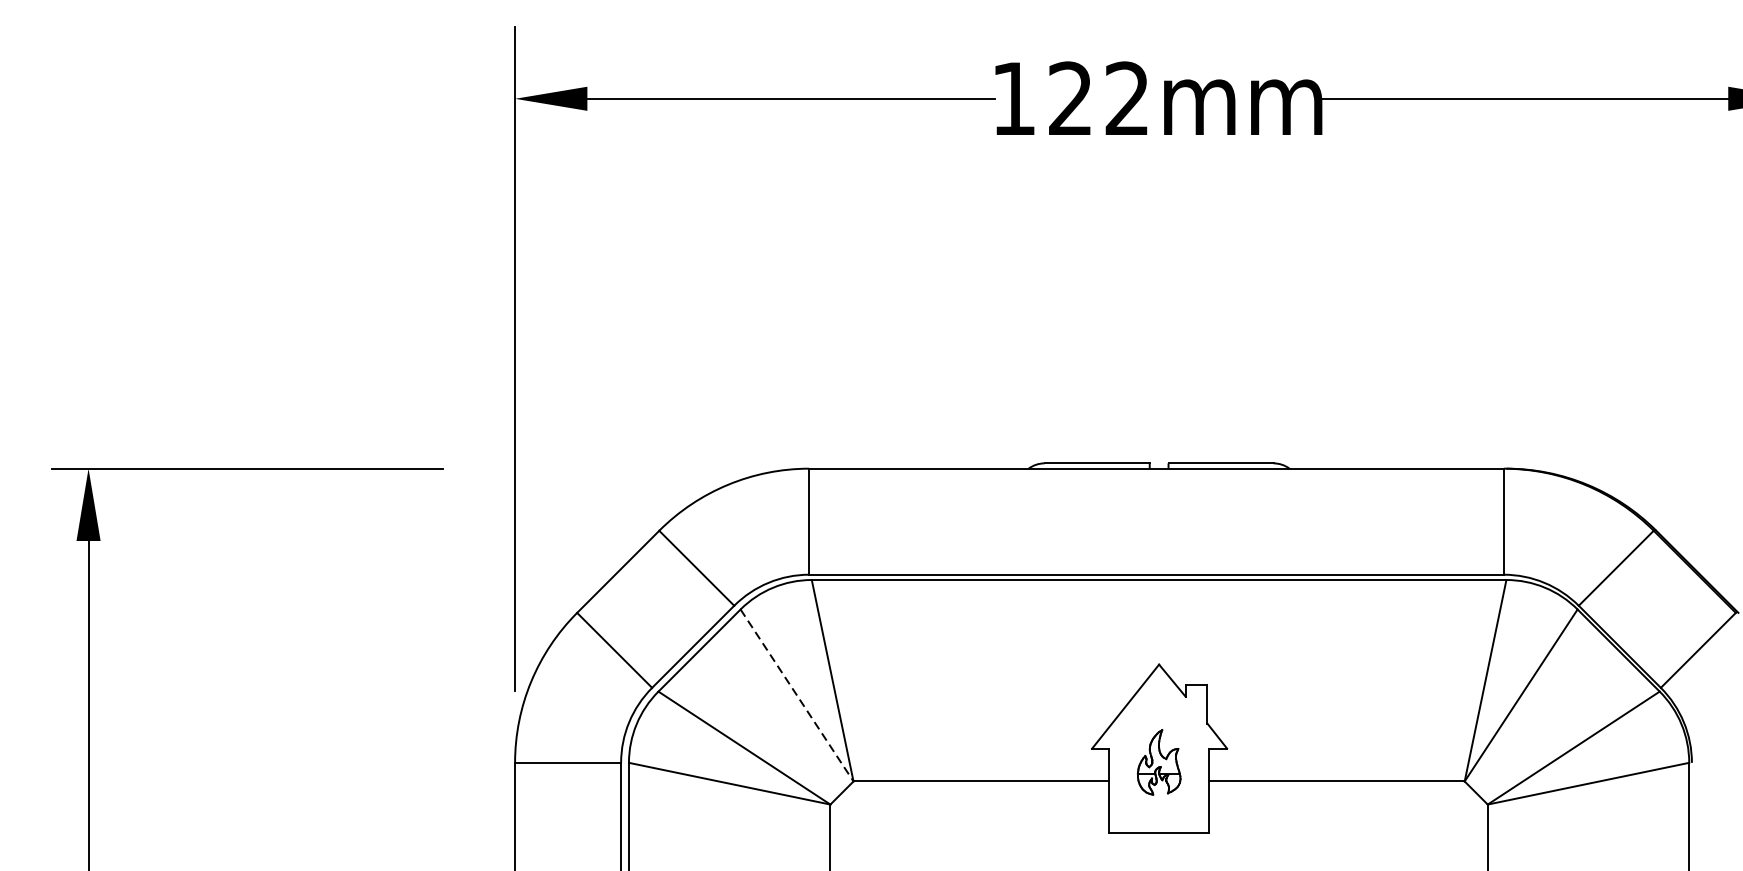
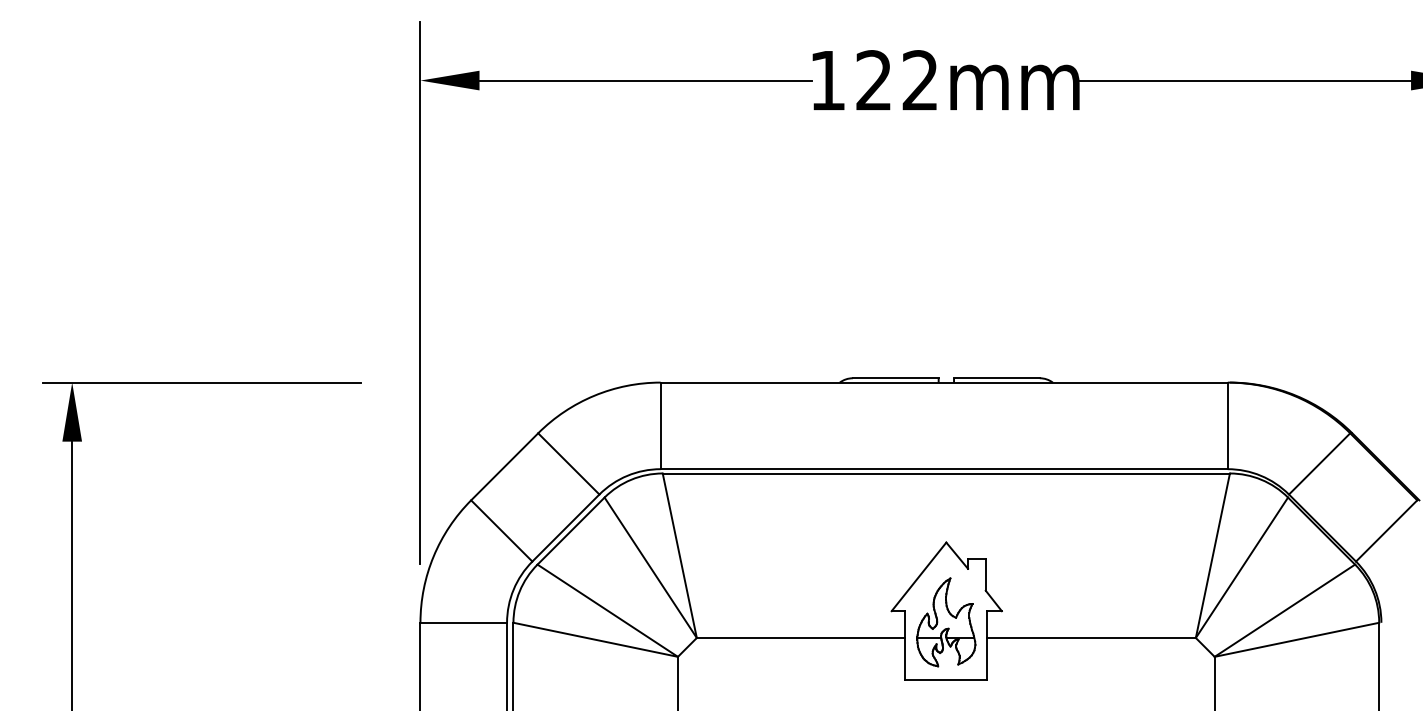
line: (796, 695) -> (650, 567), dashed -> solid
part: (1159, 762) -> (946, 622), size x1.67

